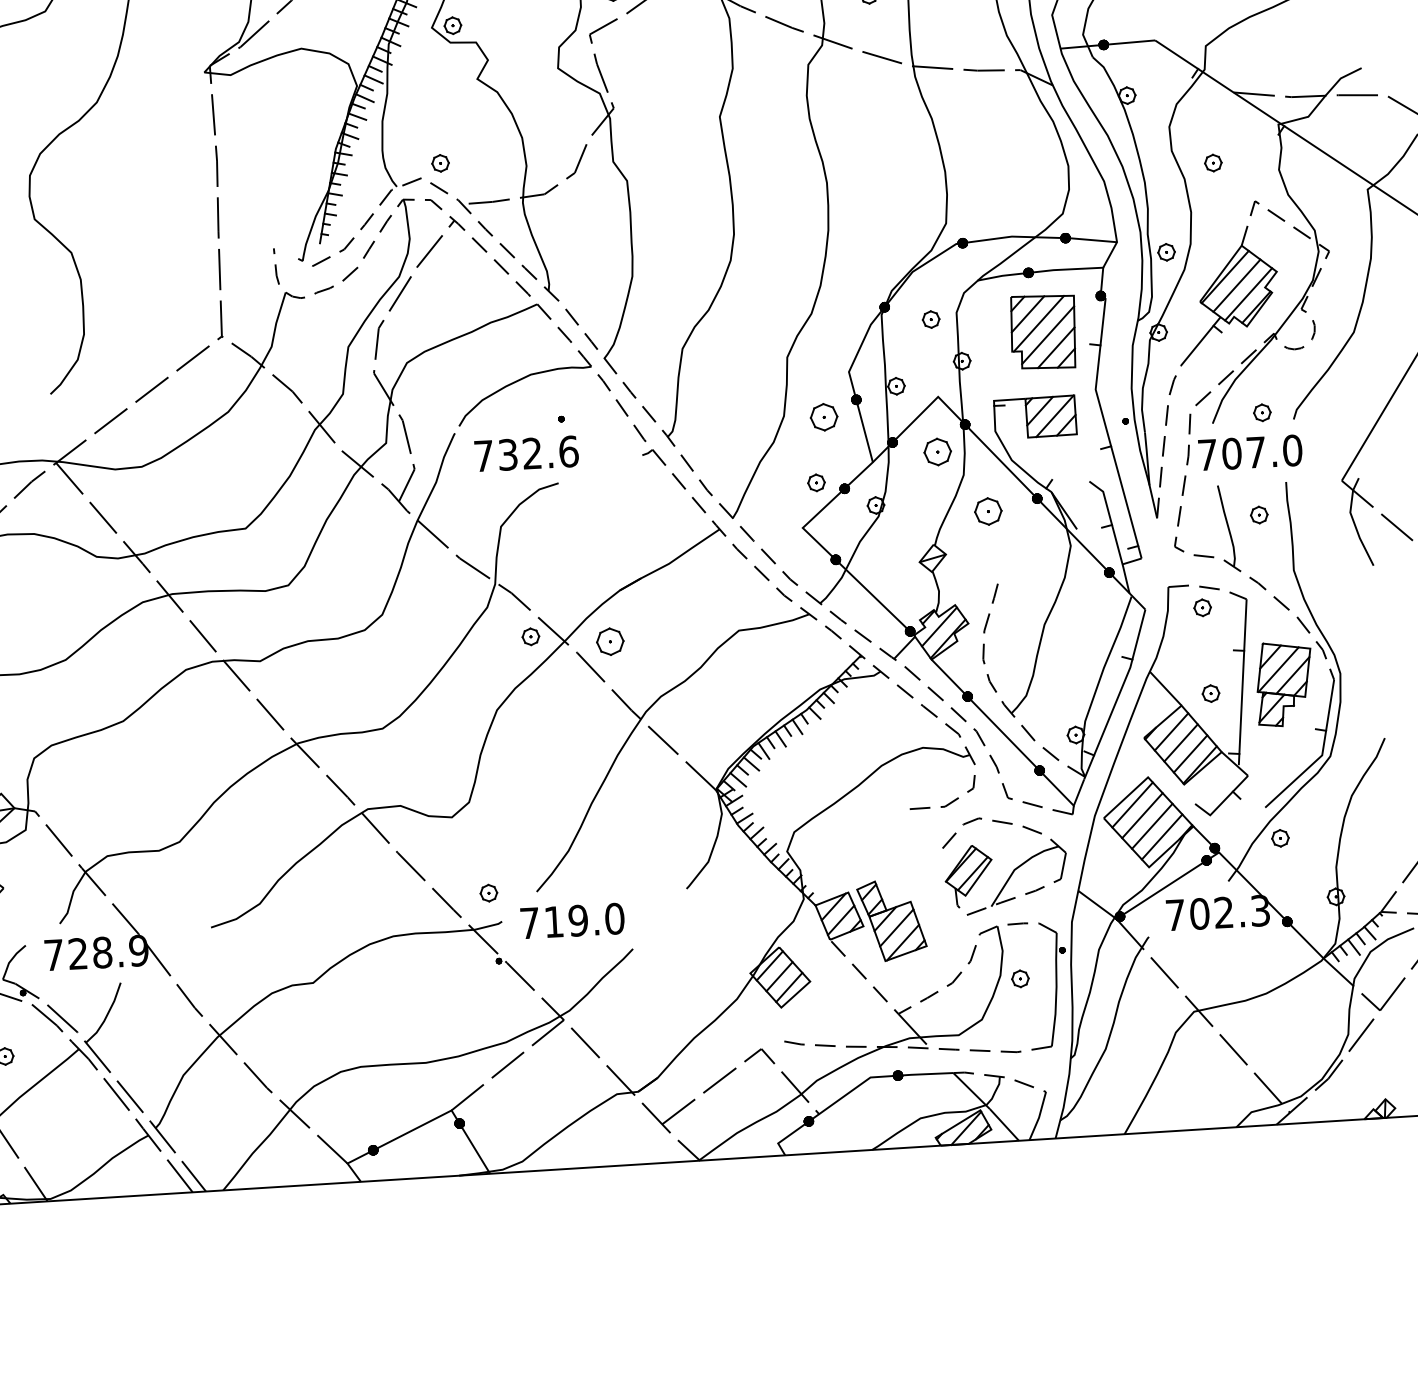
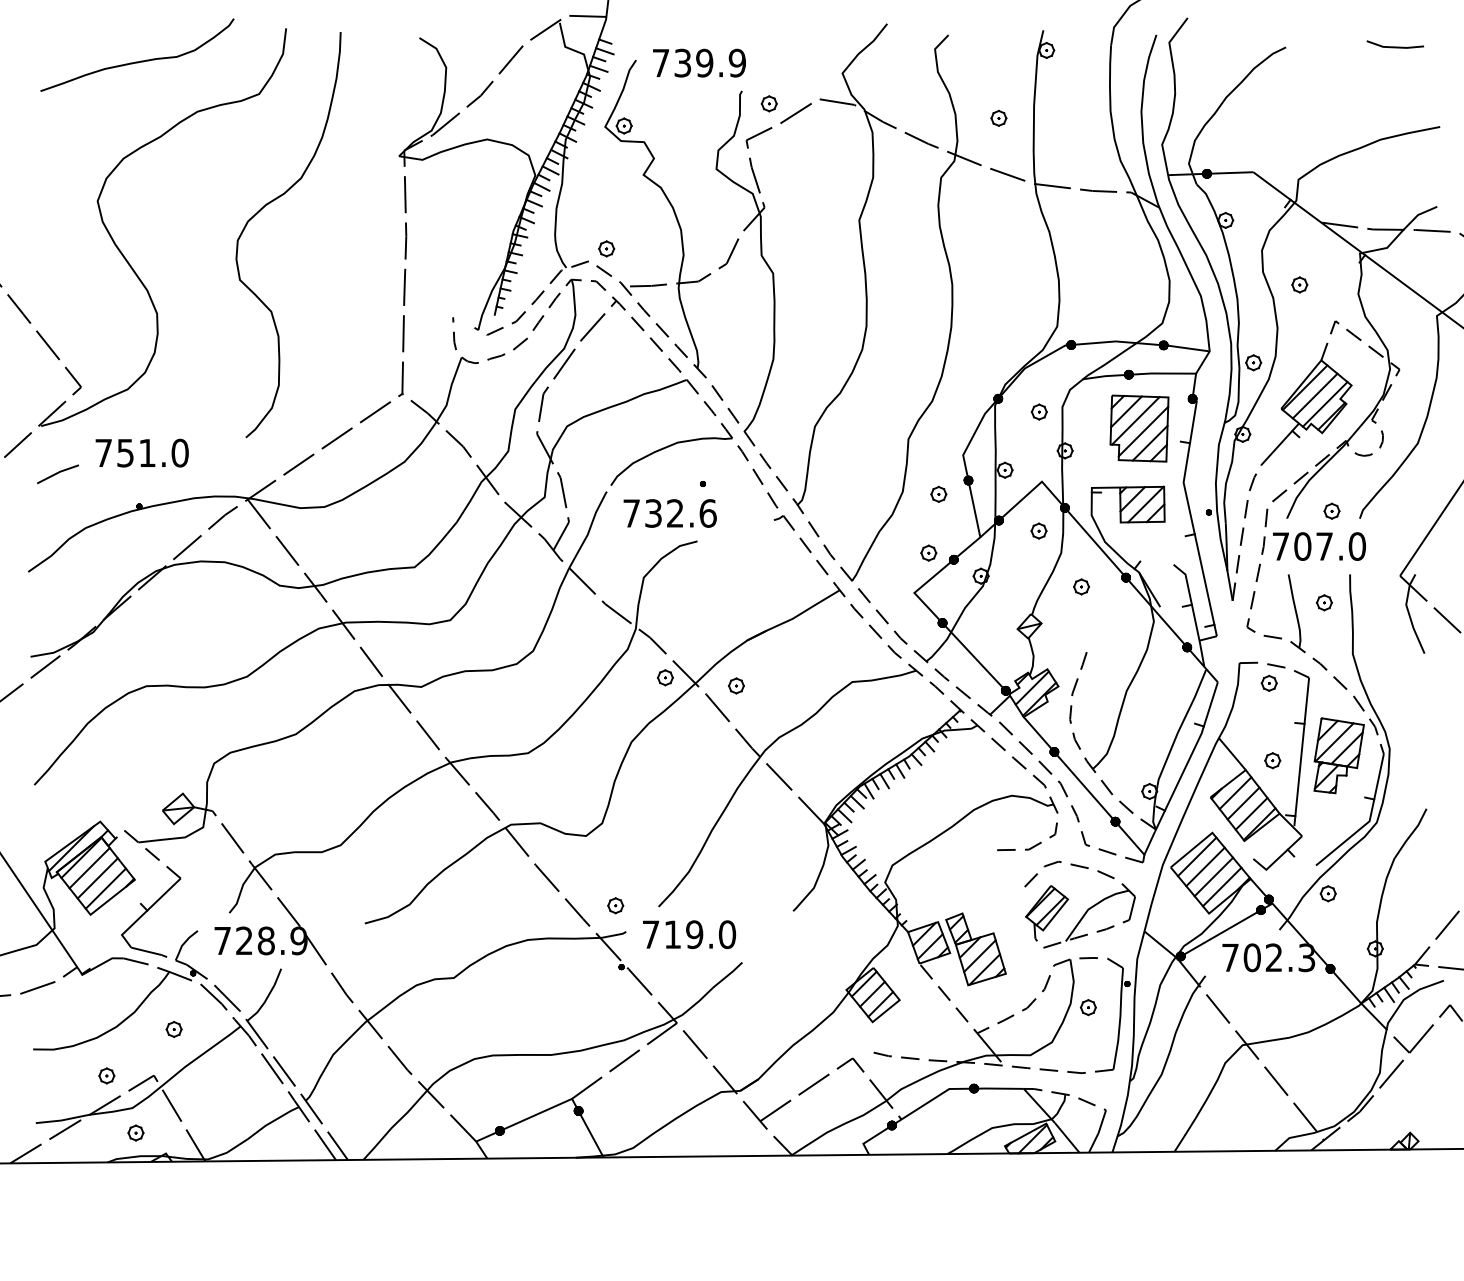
part: (823, 416) -> (938, 493), size x0.62
part: (937, 451) -> (1038, 530), size x0.62
part: (988, 511) -> (1081, 586), size x0.62
part: (610, 641) -> (736, 685), size x0.62

